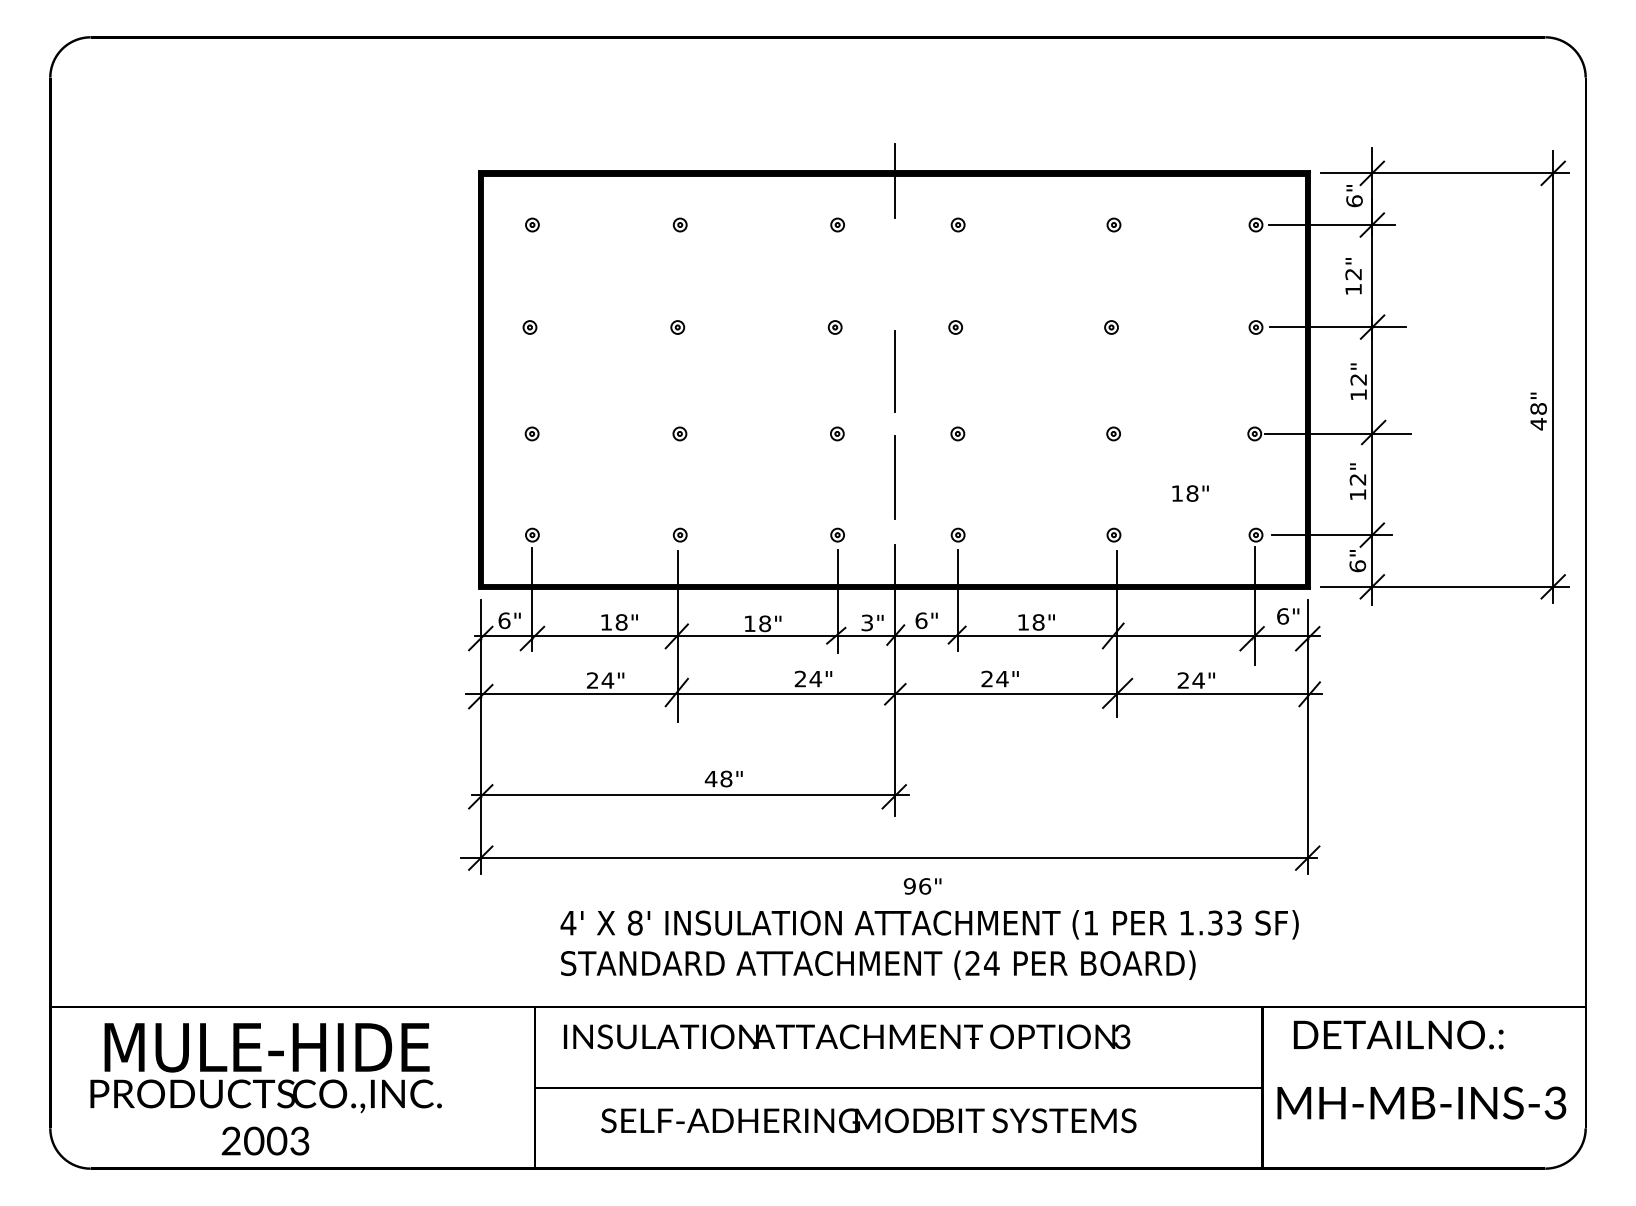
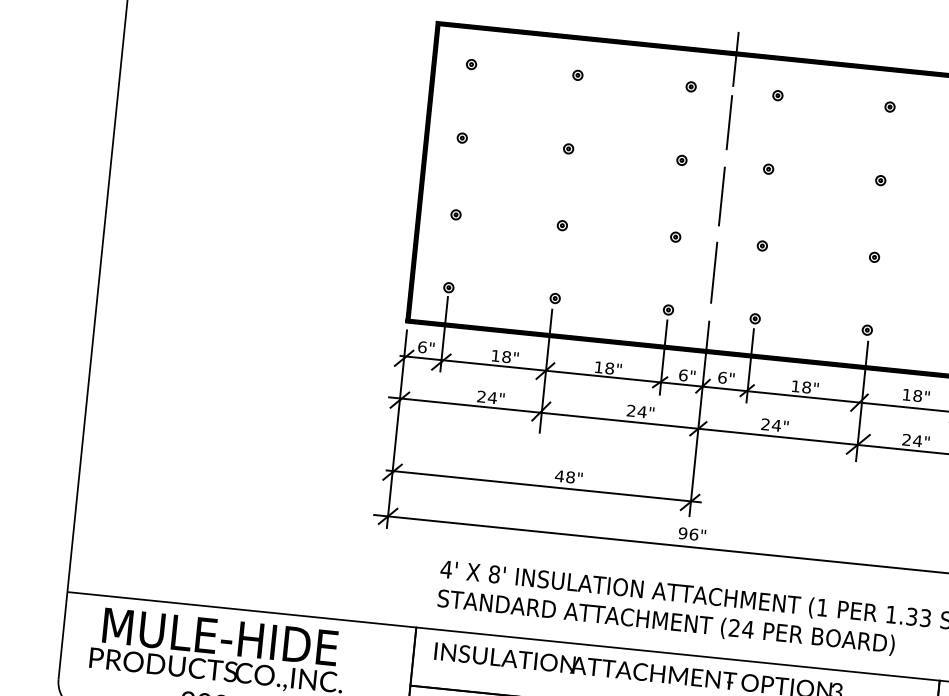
line: (895, 268) -> (729, 122), added
text: (1190, 493) -> (916, 395), moved
text: (867, 622) -> (683, 375), 3" -> 6"
text: (922, 886) -> (692, 534), moved

